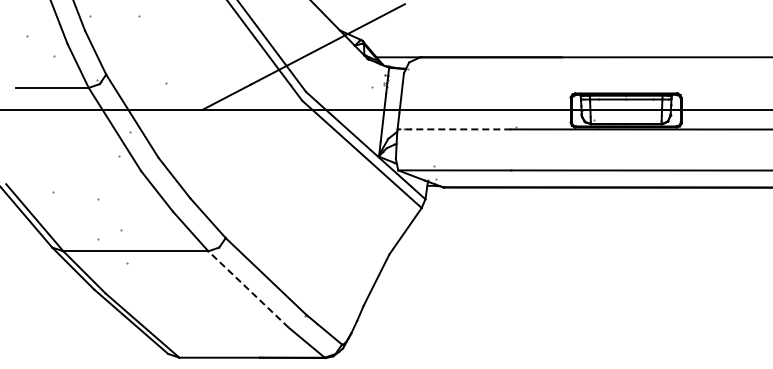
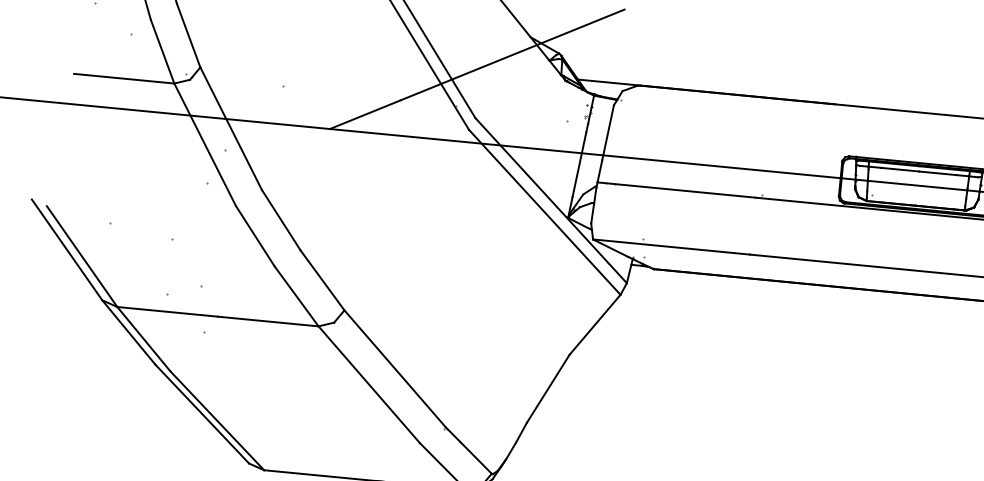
line: (454, 129) -> (676, 190), dashed -> solid
line: (248, 289) -> (369, 384), dashed -> solid

